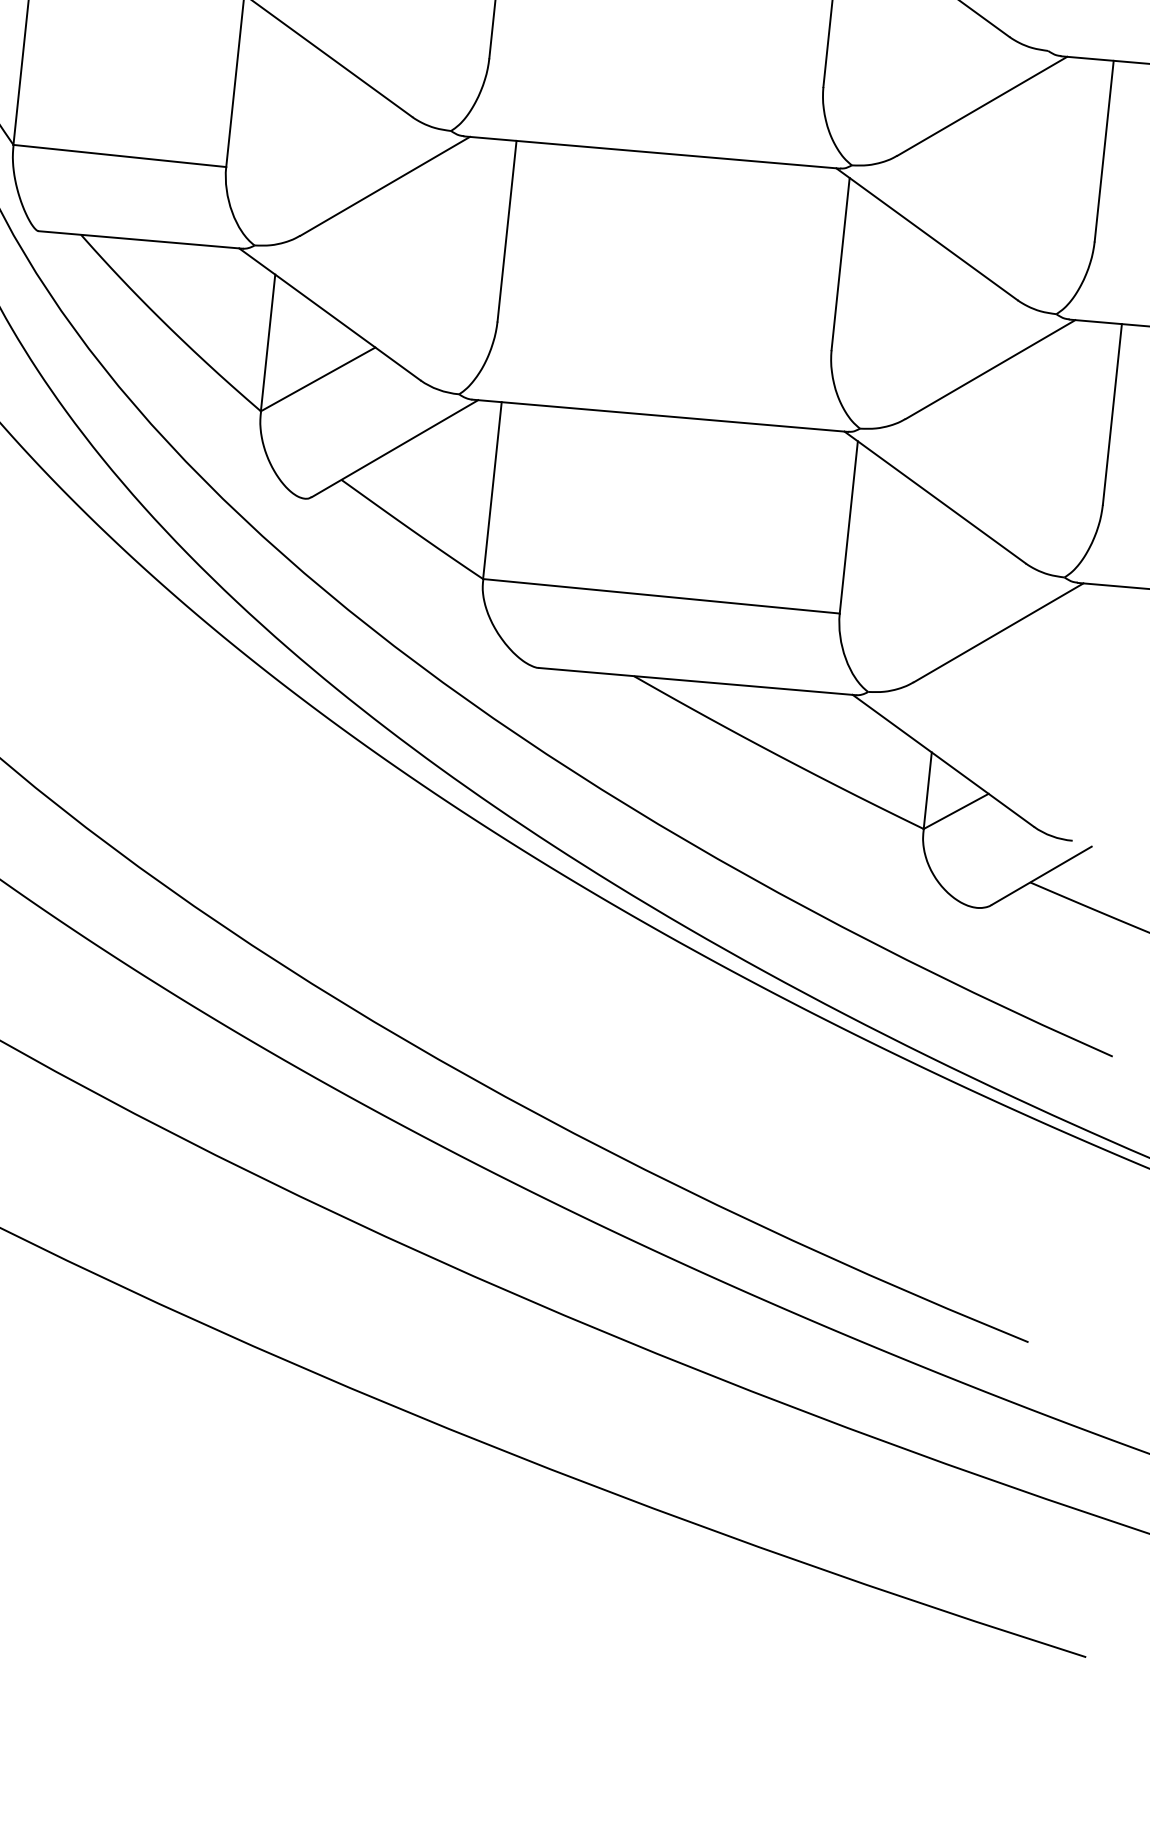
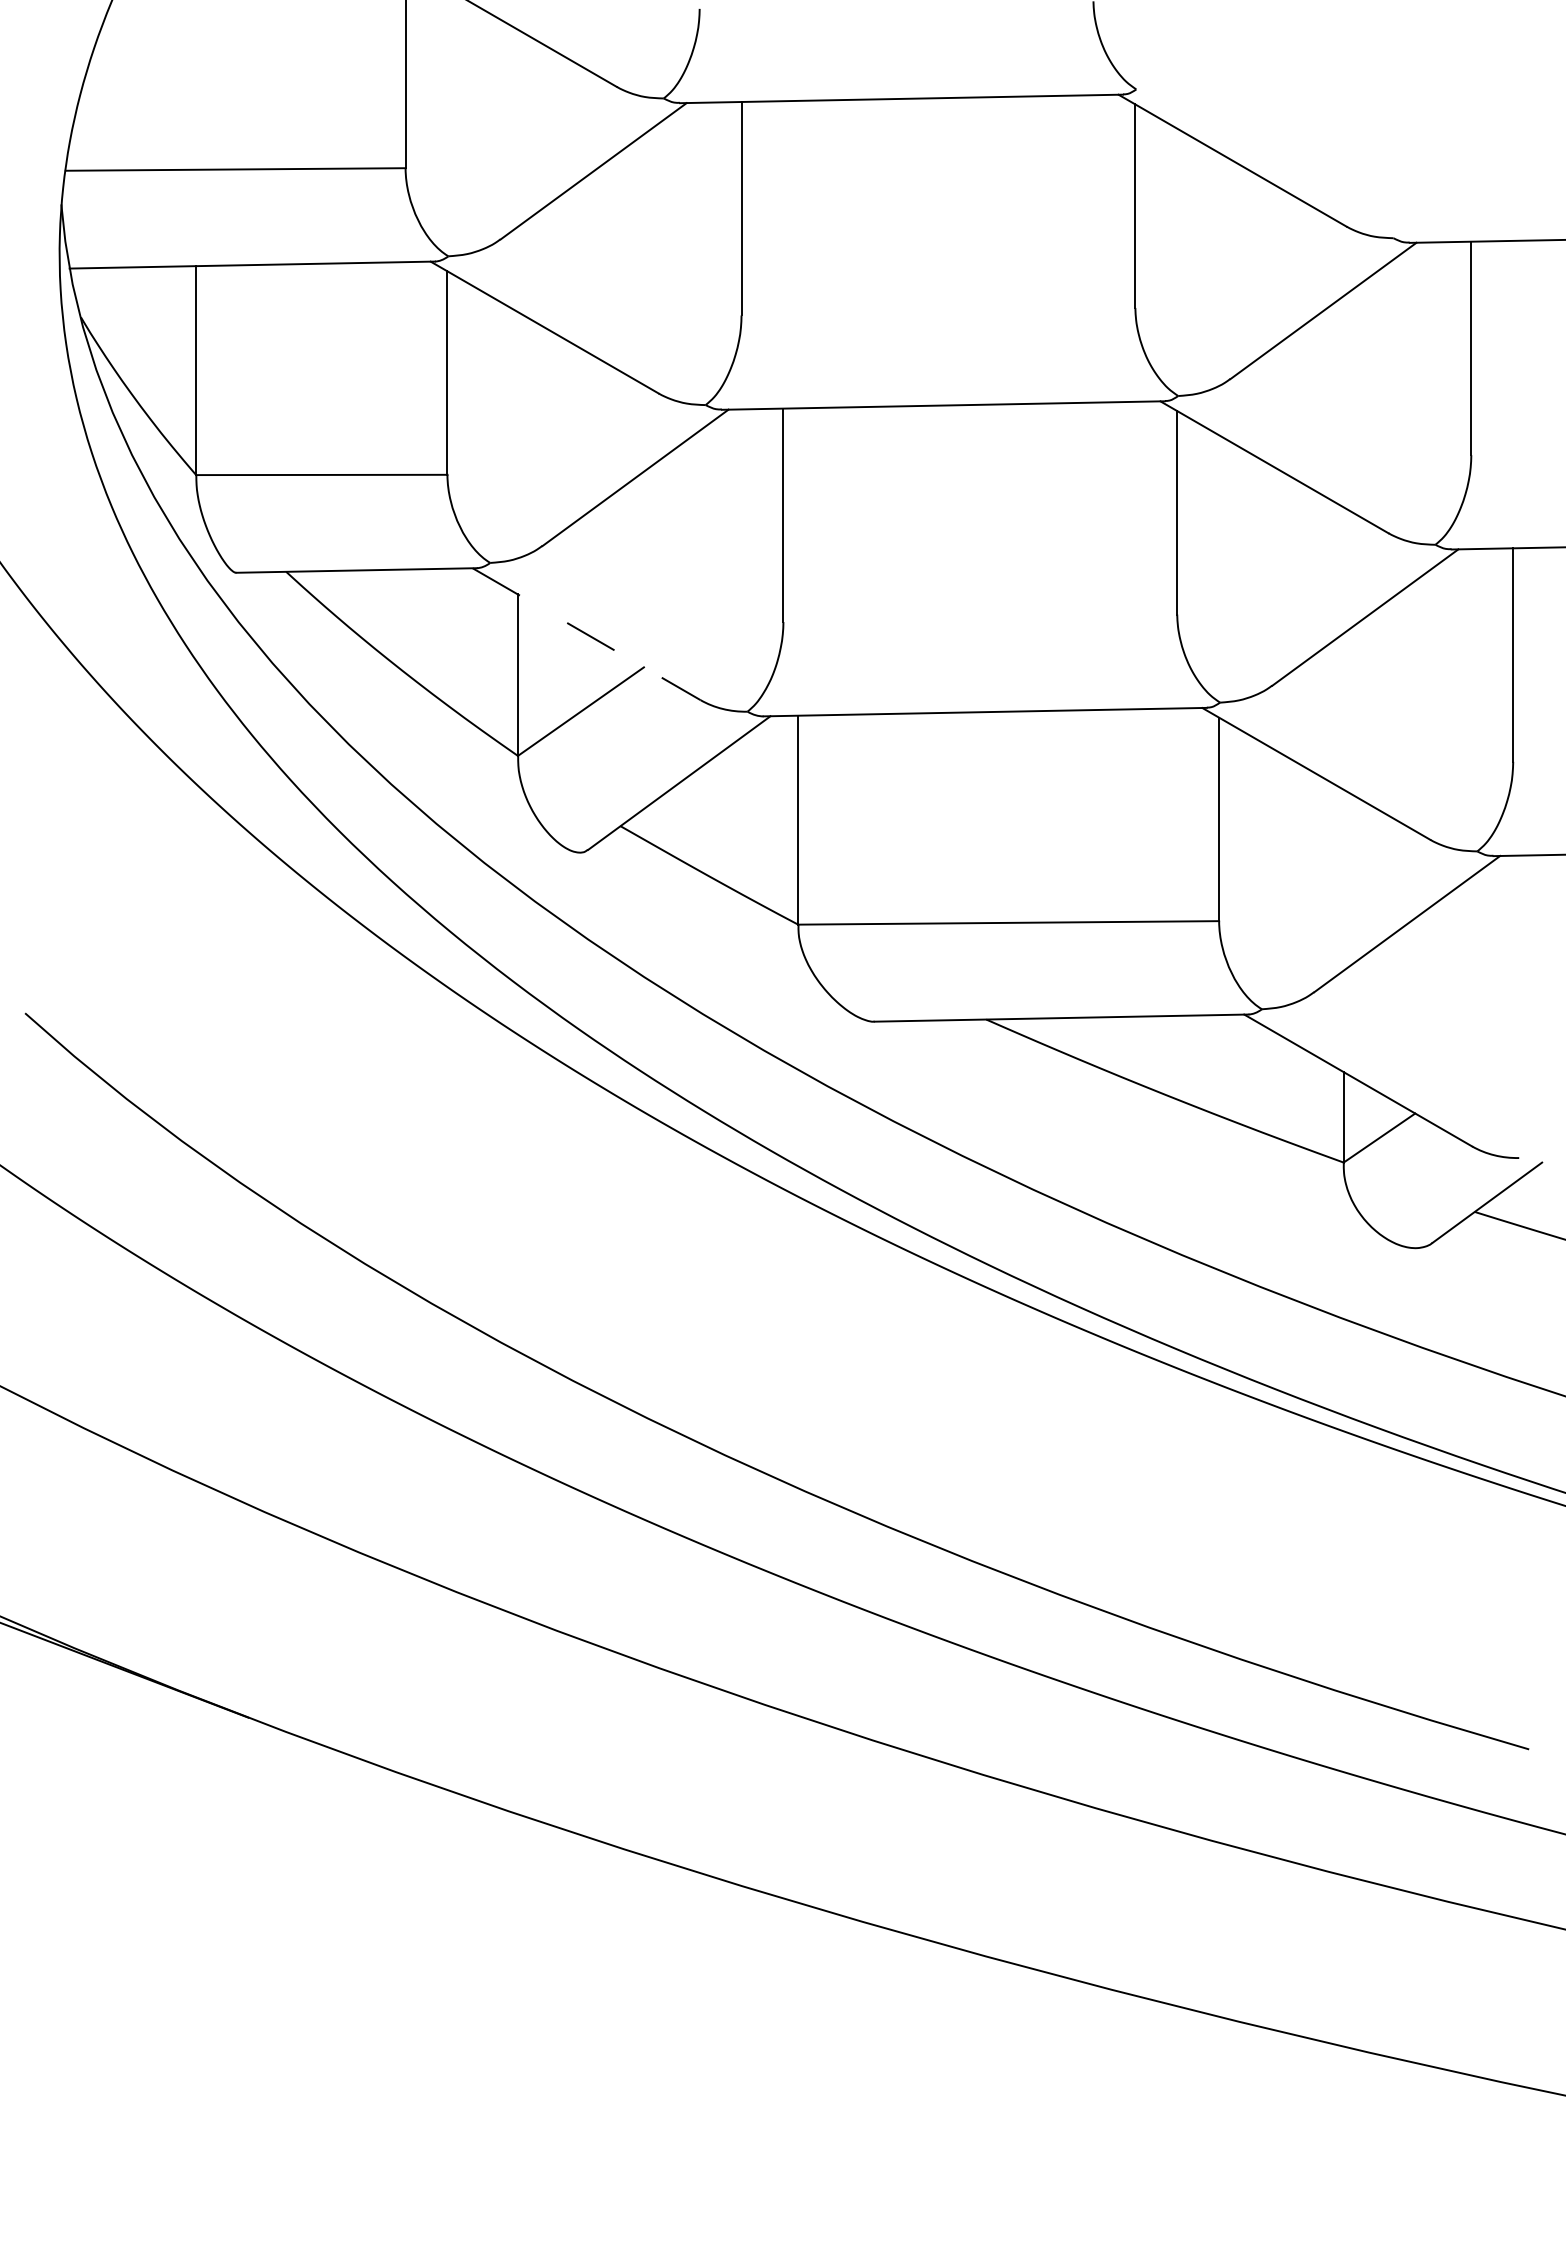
line: (329, 314) -> (586, 634), solid -> dashed

